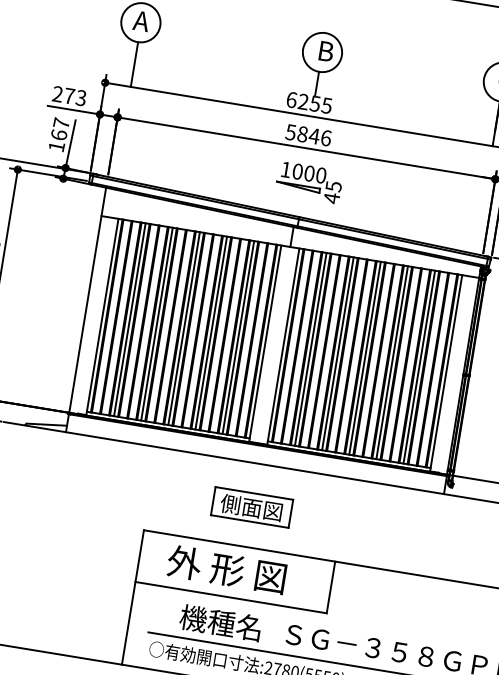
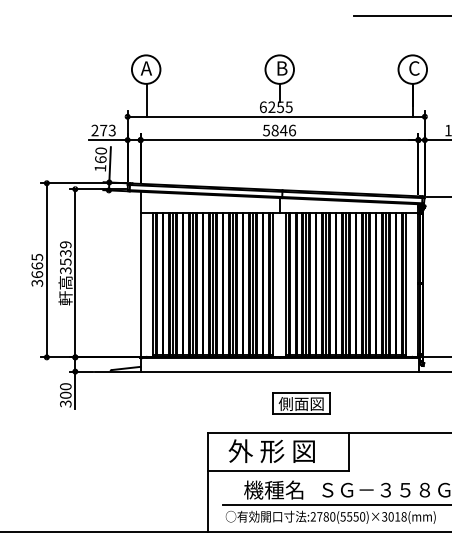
text: (60, 122) -> (100, 150), 167 -> 160
part: (309, 182) -> (285, 164), removed
part: (251, 507) -> (301, 403), moved

